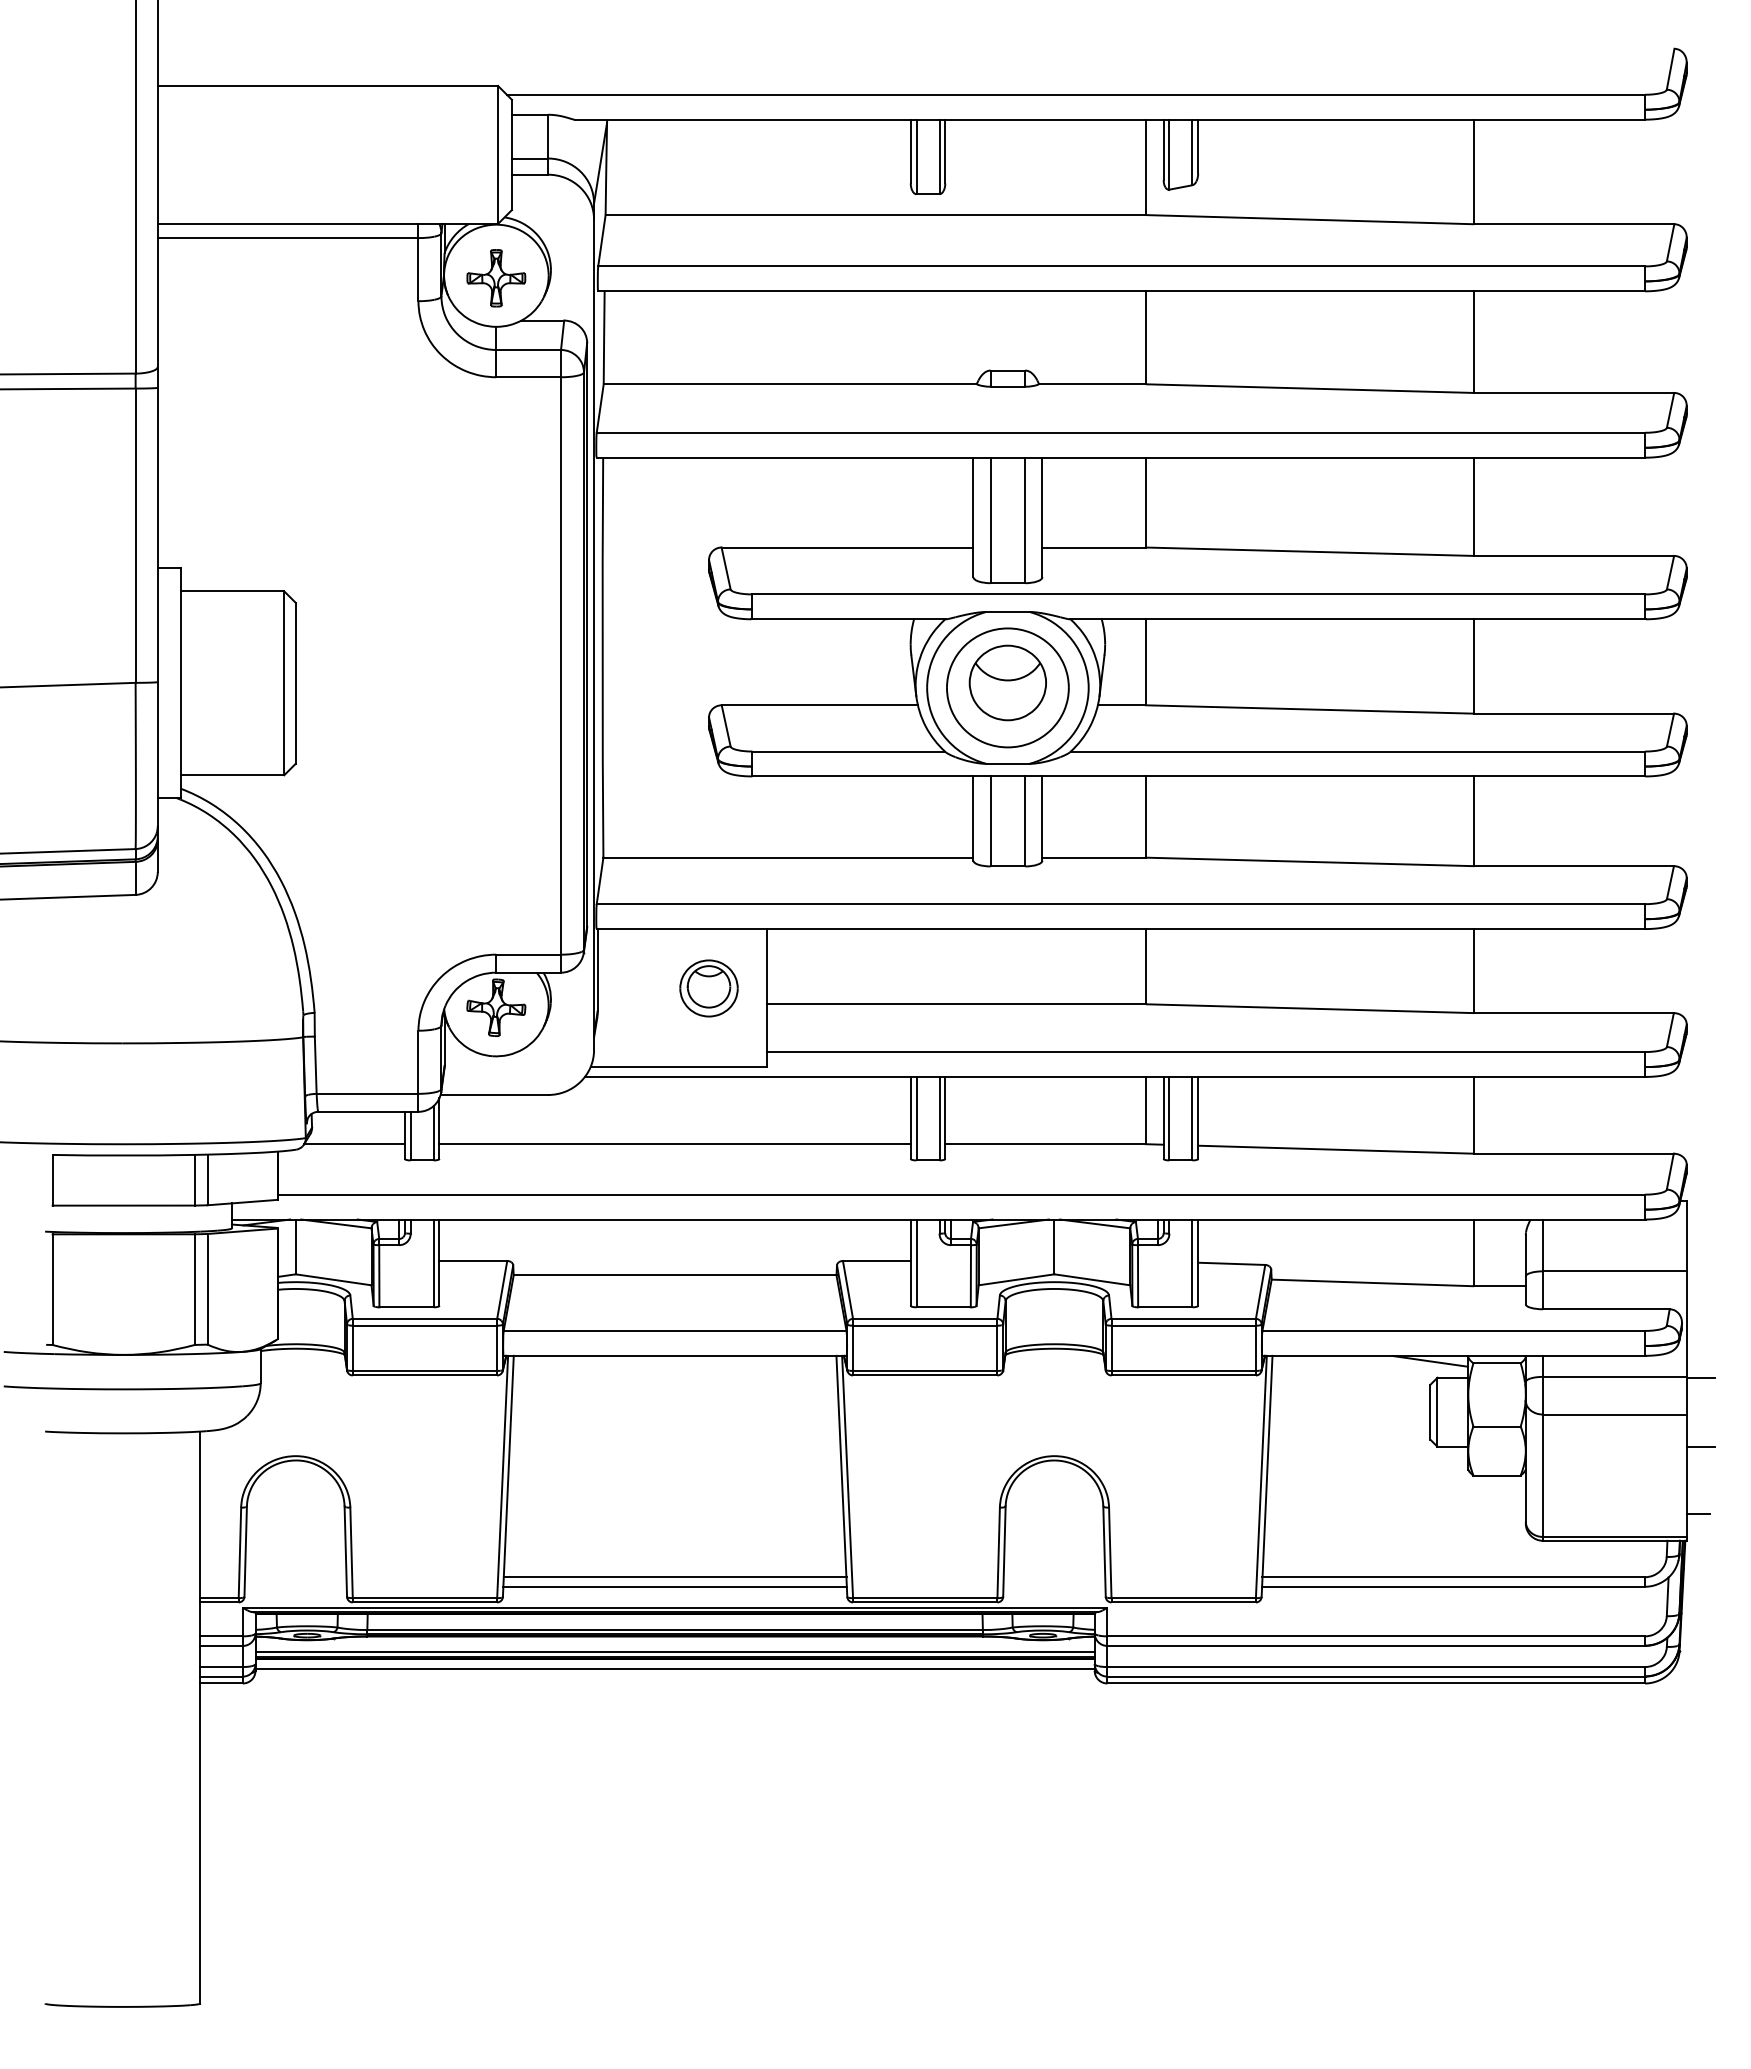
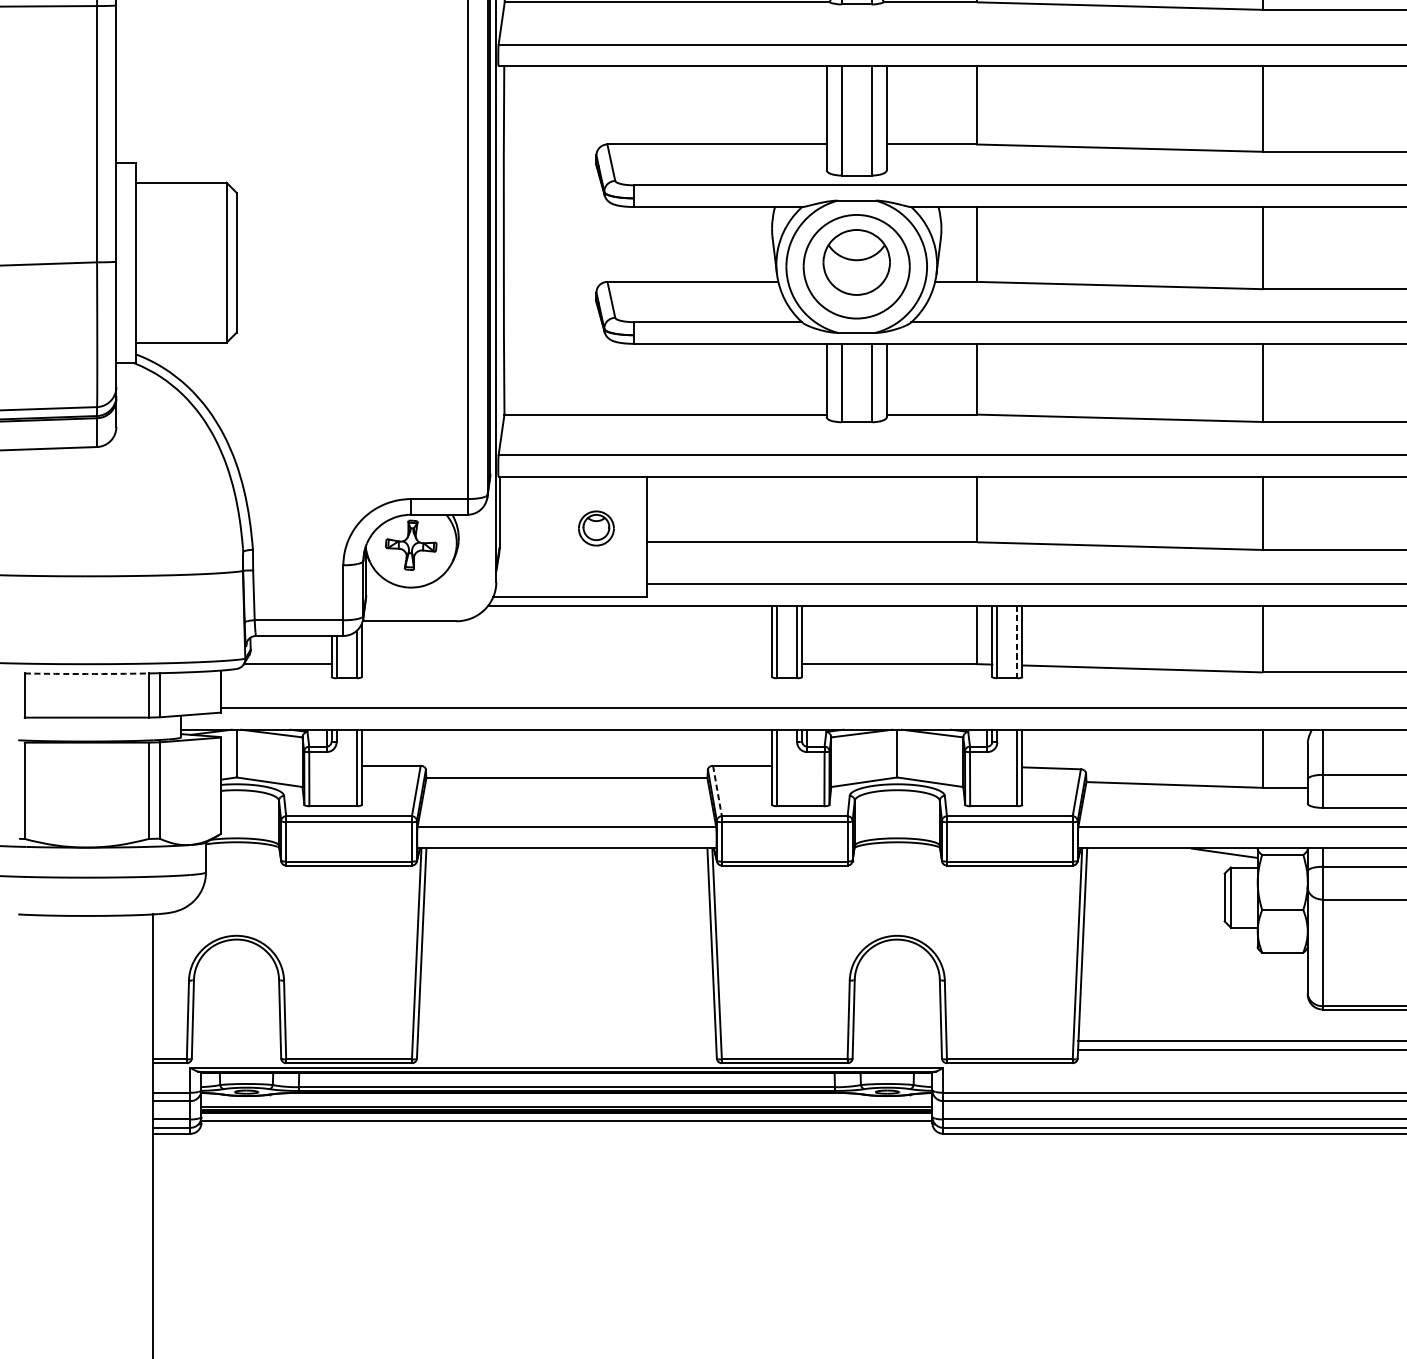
part: (708, 988) -> (595, 528), size x0.7
line: (1192, 1118) -> (1017, 641), solid -> dashed
line: (674, 1144) -> (566, 664), removed
arc: (123, 1155) -> (86, 673), solid -> dashed
line: (848, 1290) -> (717, 791), solid -> dashed
line: (674, 1577) -> (566, 1041), removed
line: (674, 1586) -> (566, 1049), removed

